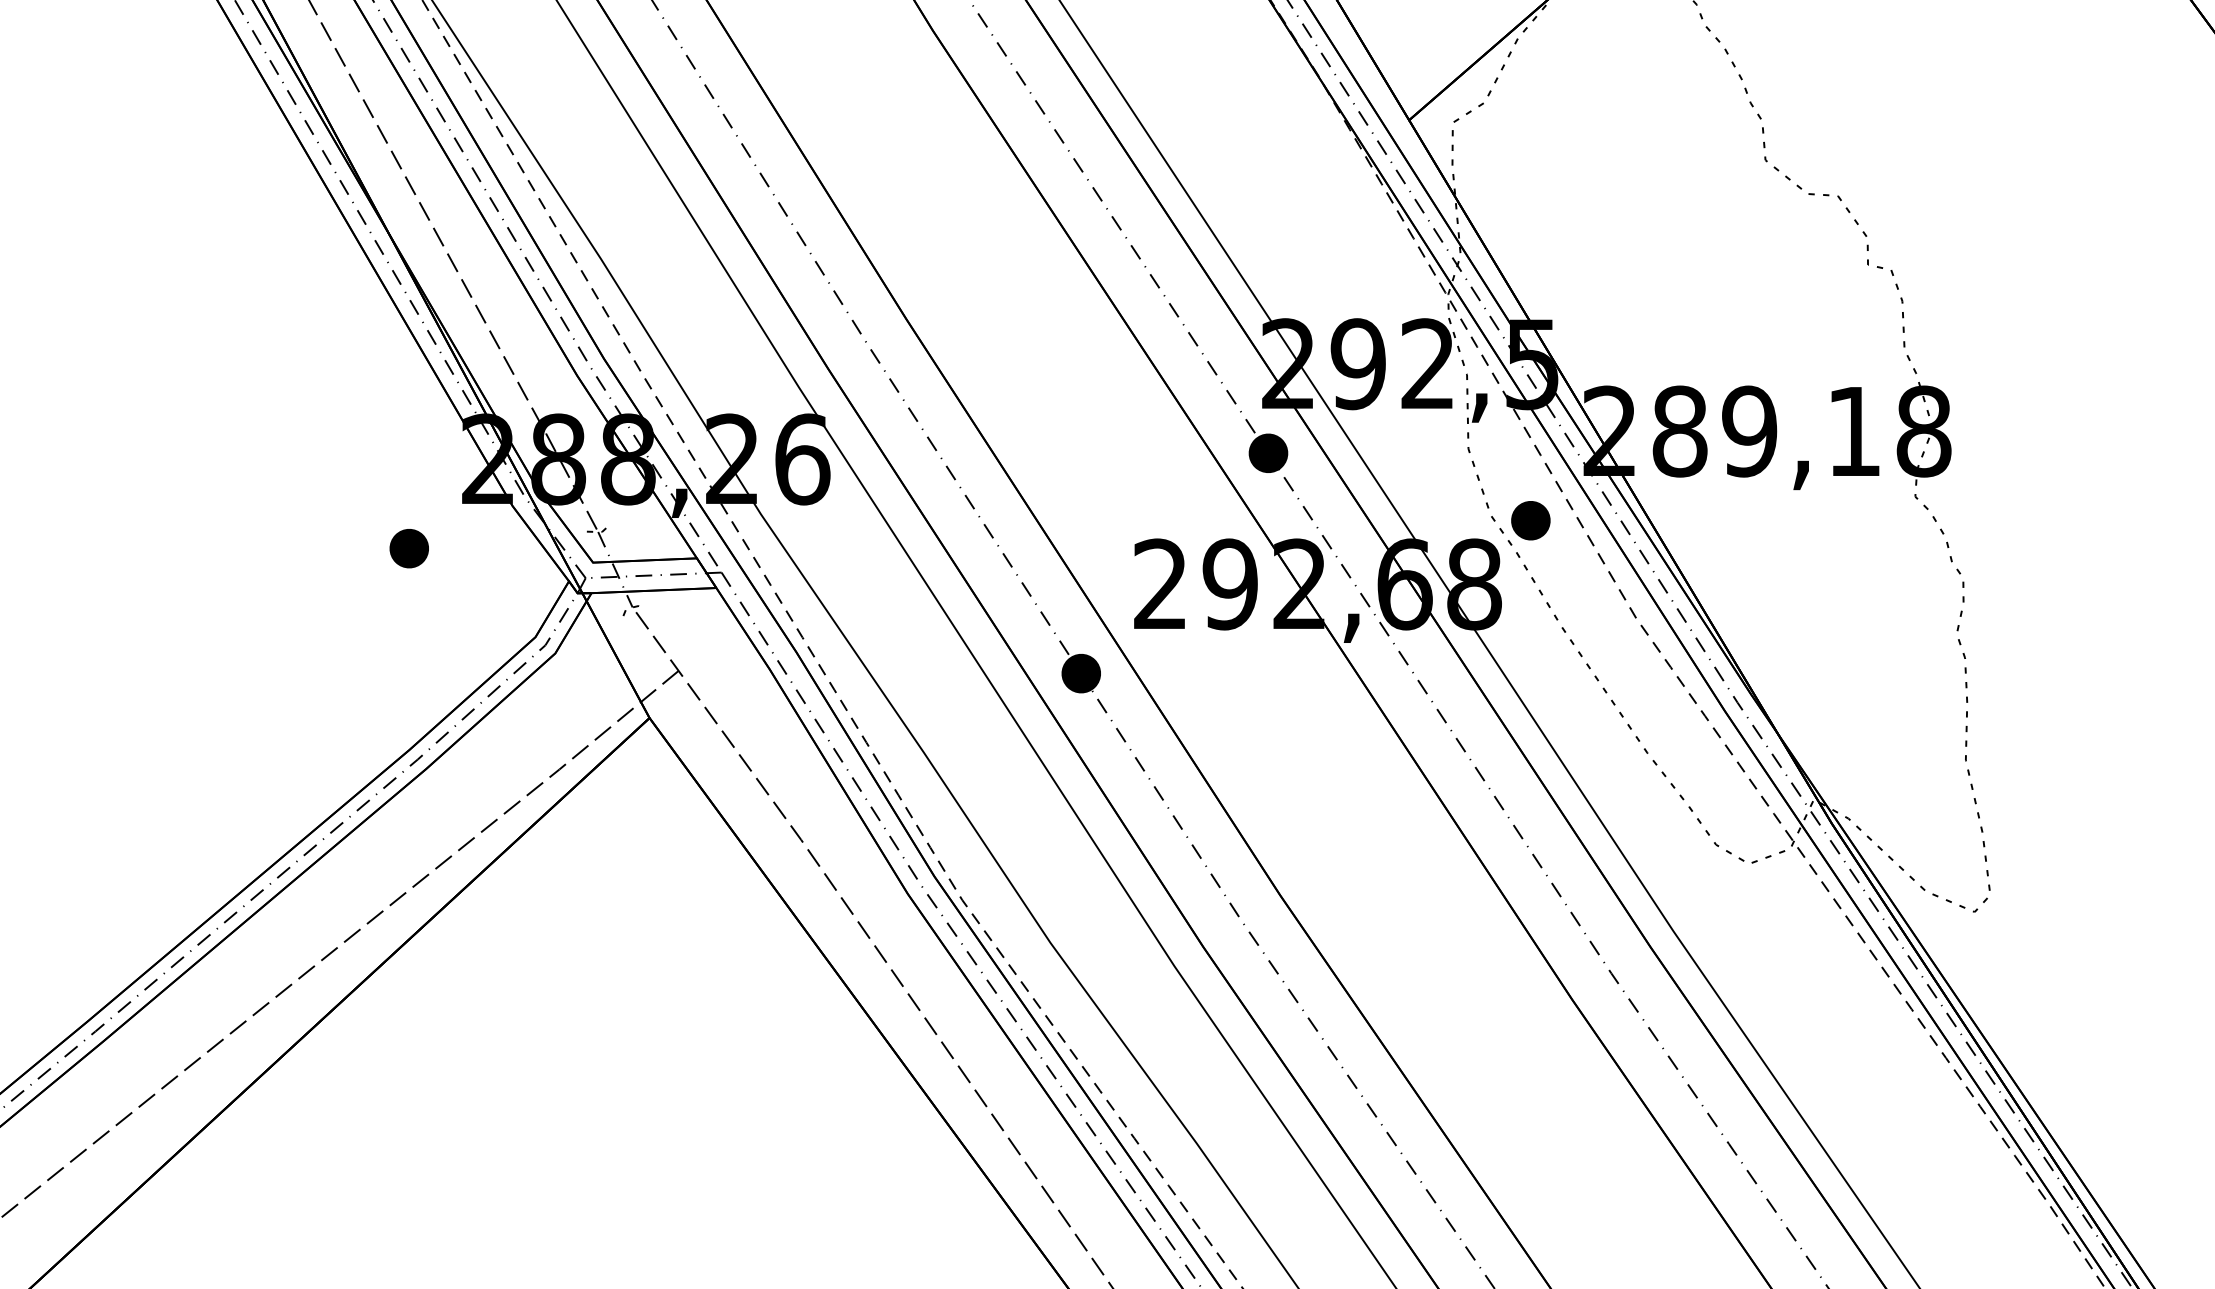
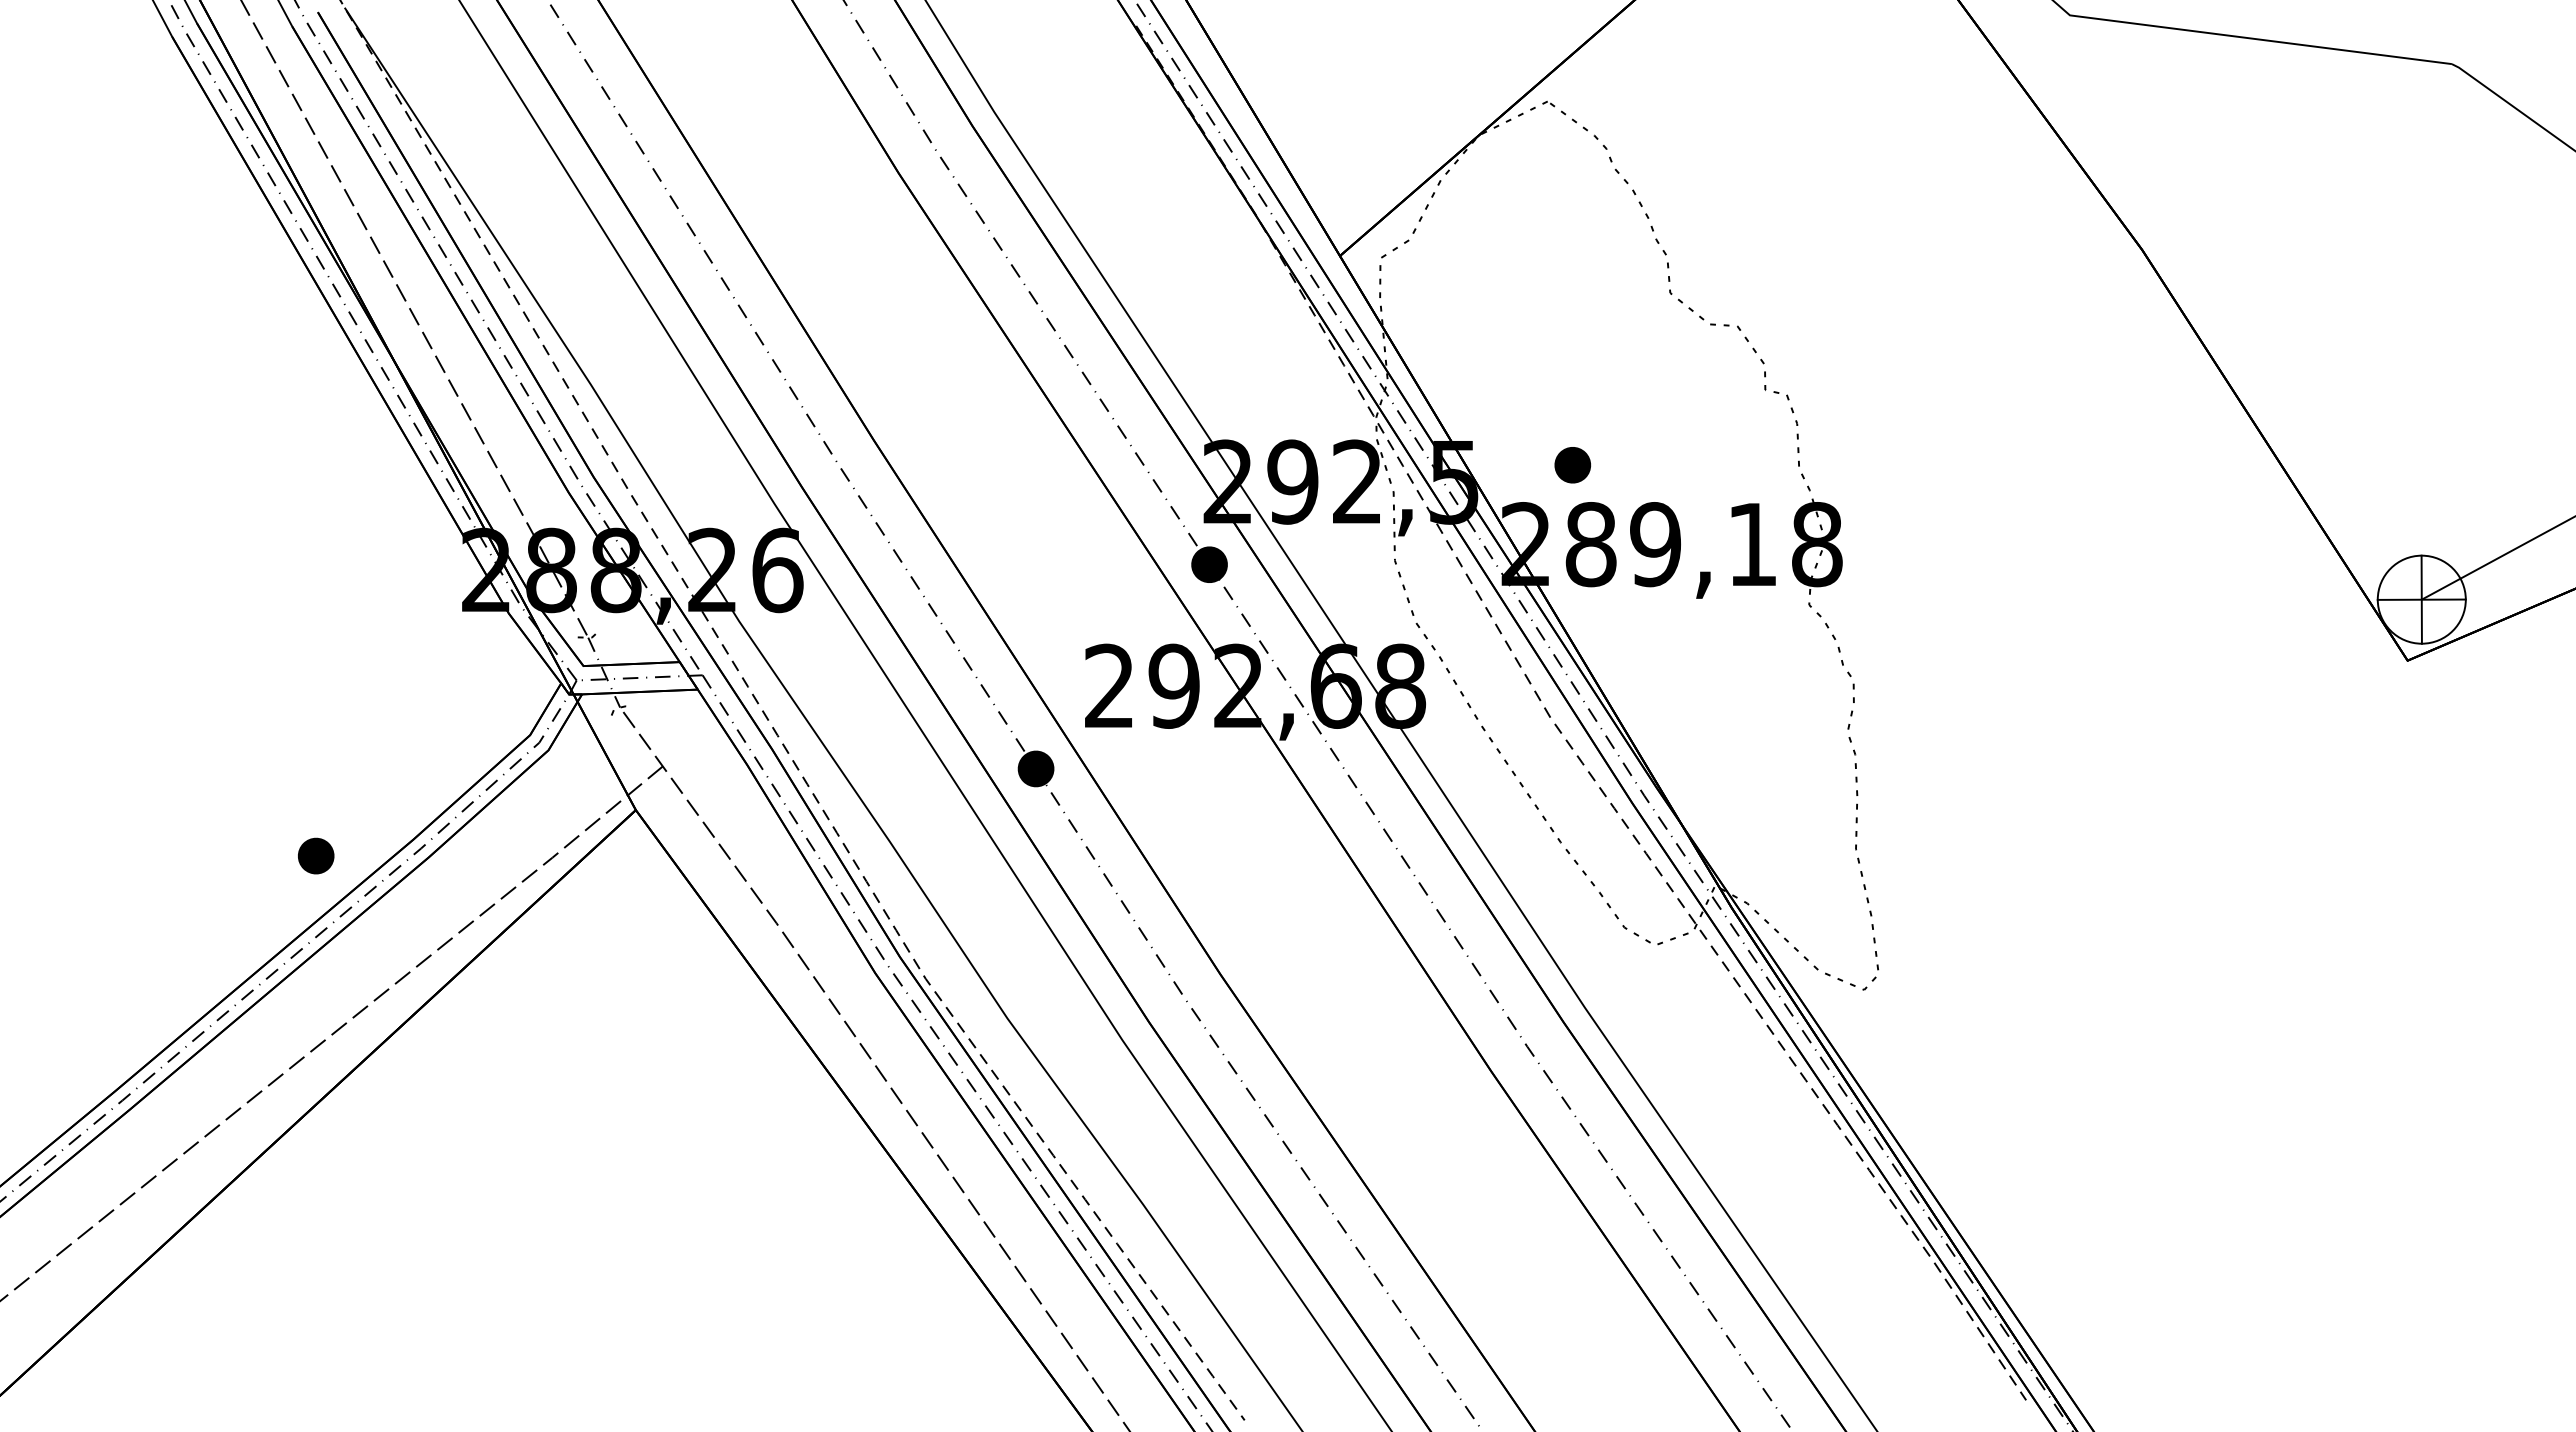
part: (1530, 521) -> (1572, 465), moved
part: (409, 547) -> (316, 855), moved

